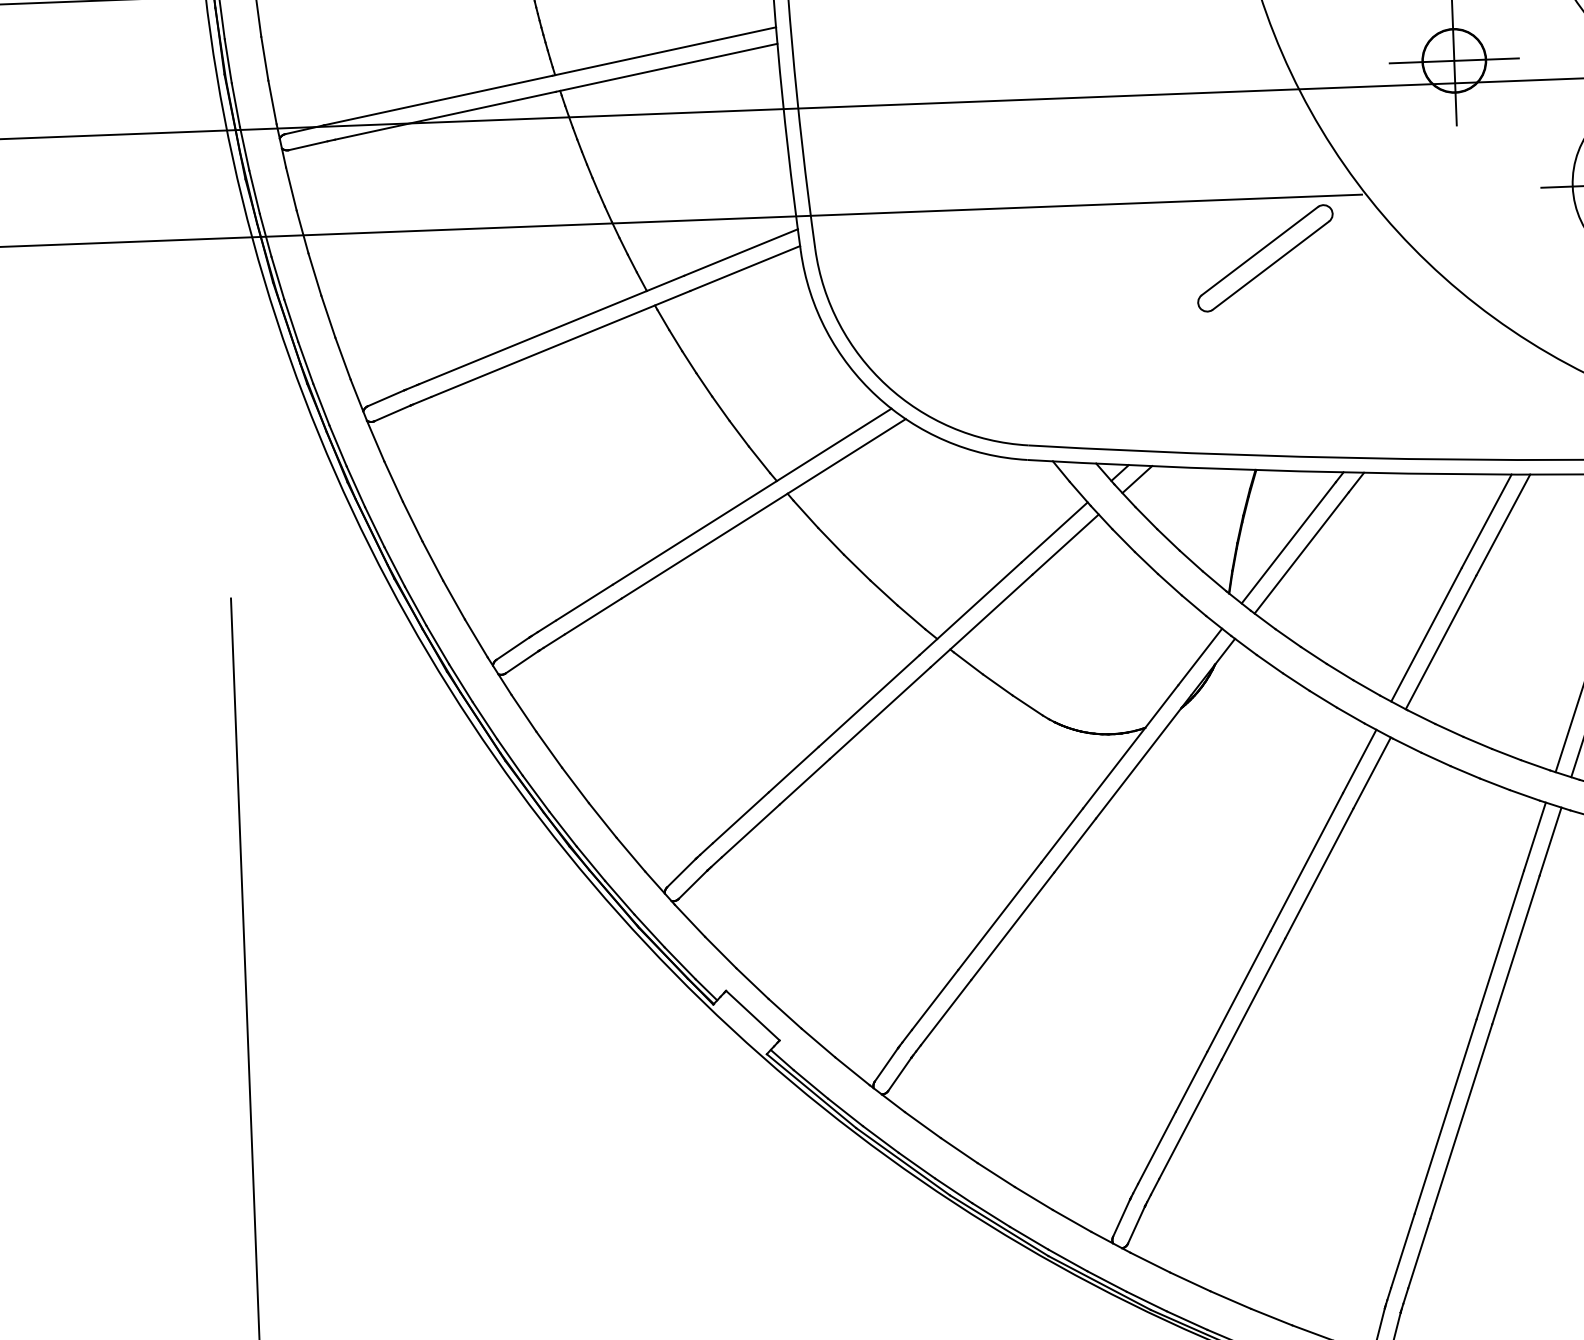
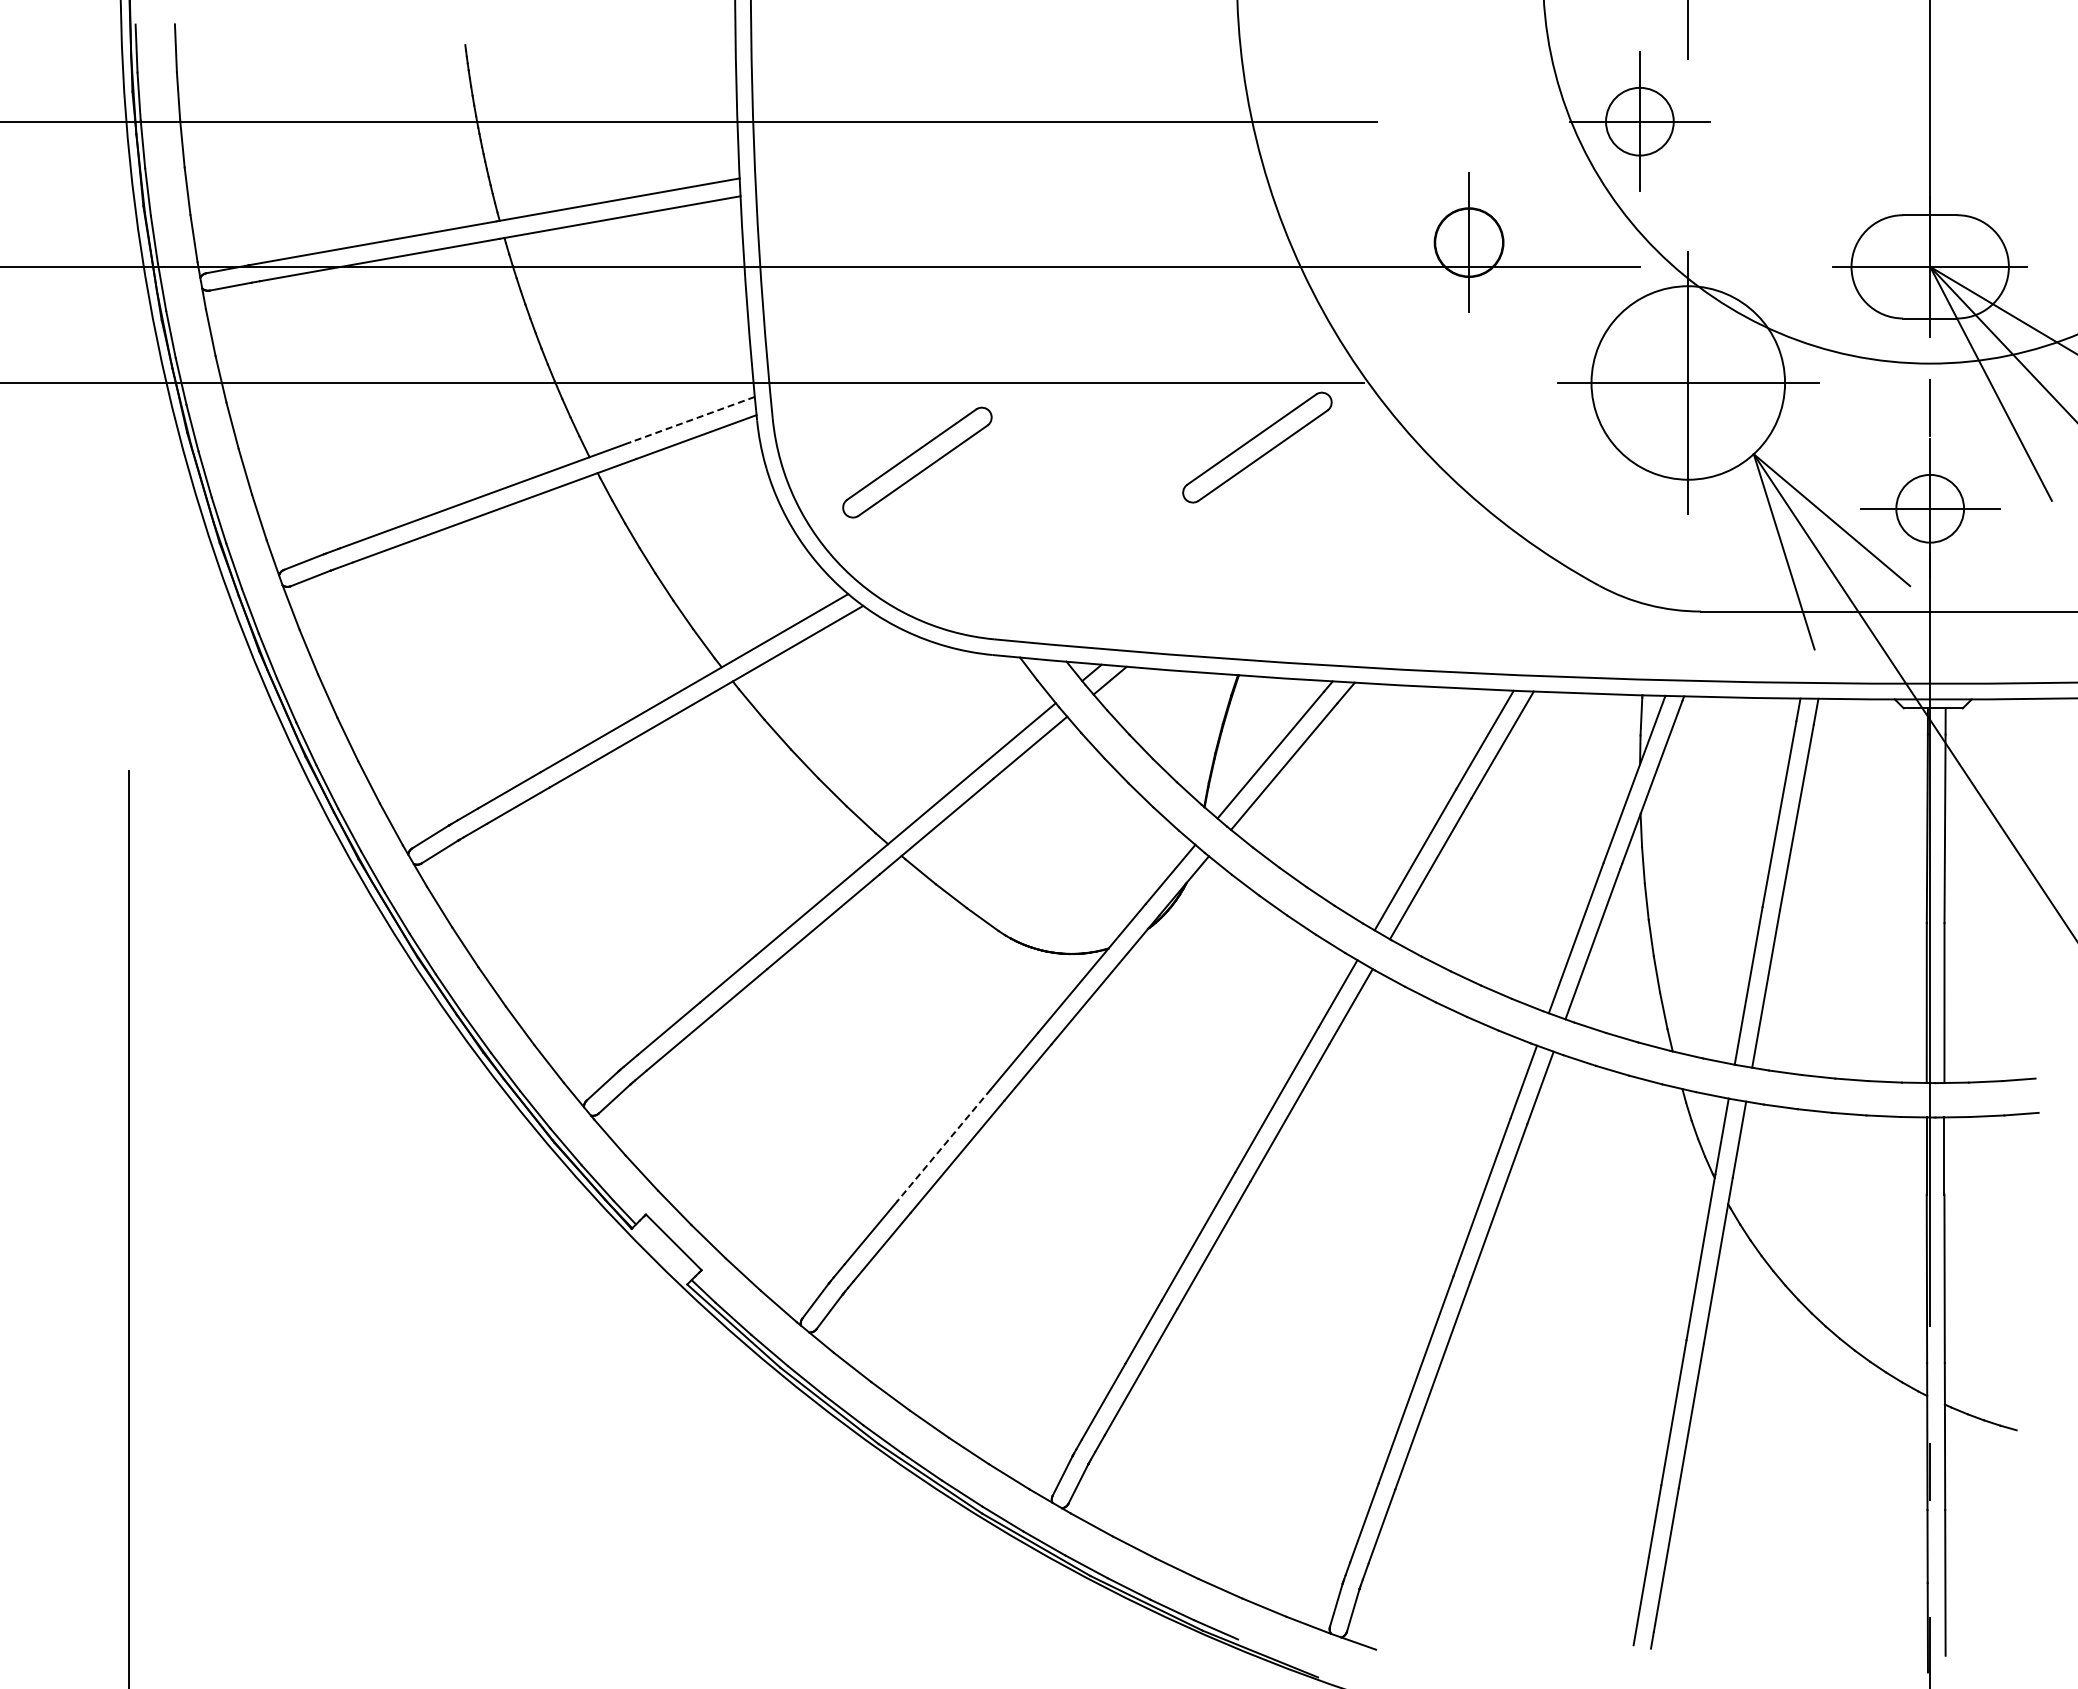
line: (1453, 60) -> (1468, 242), removed
line: (740, 252) -> (692, 419), solid -> dashed
part: (950, 284) -> (917, 462), added
line: (999, 916) -> (943, 1145), solid -> dashed

